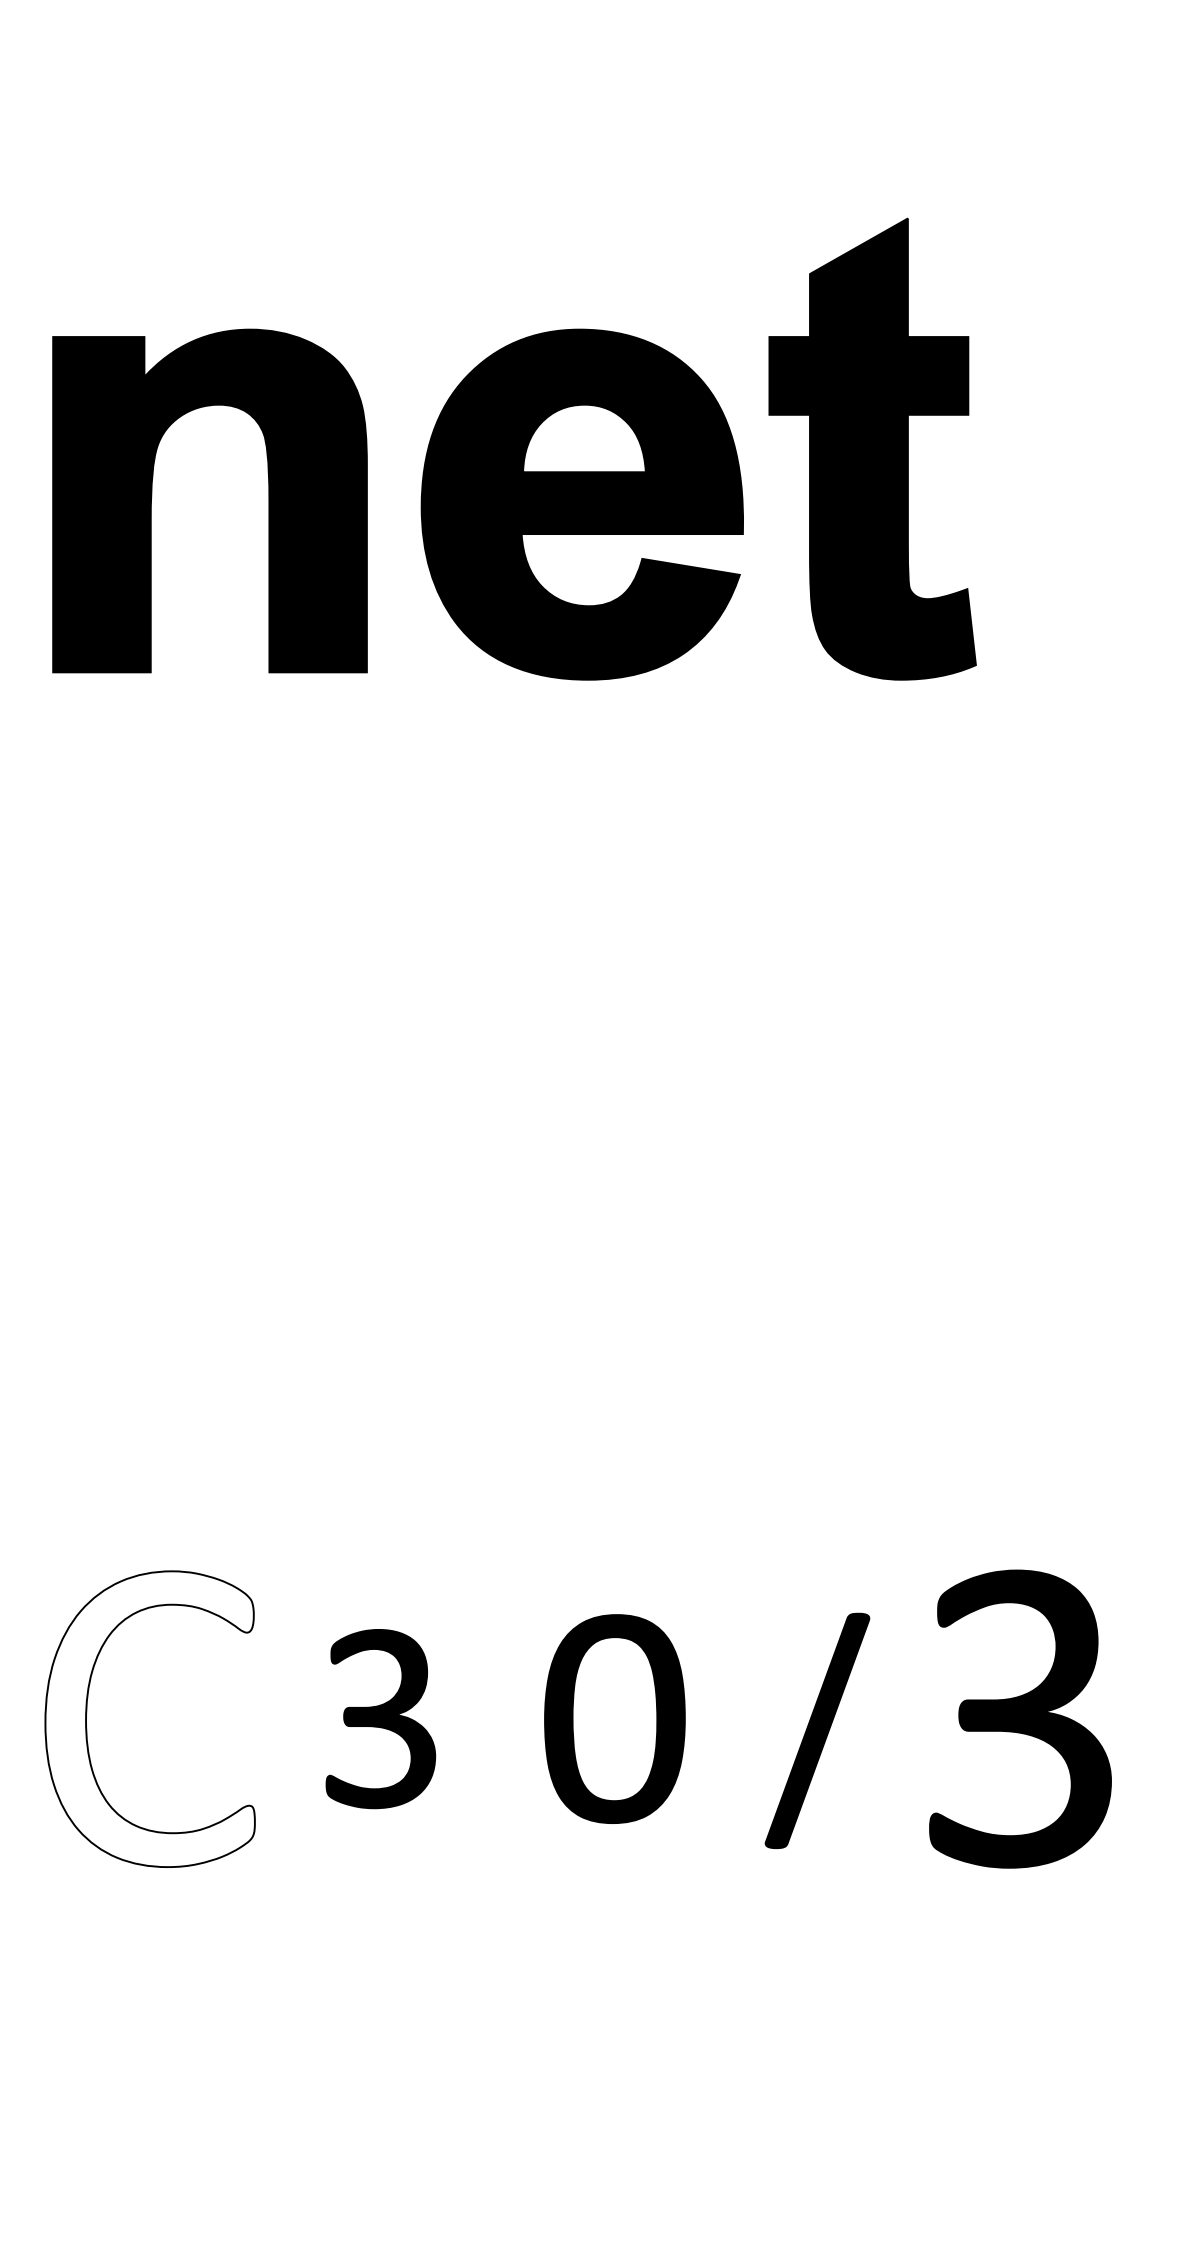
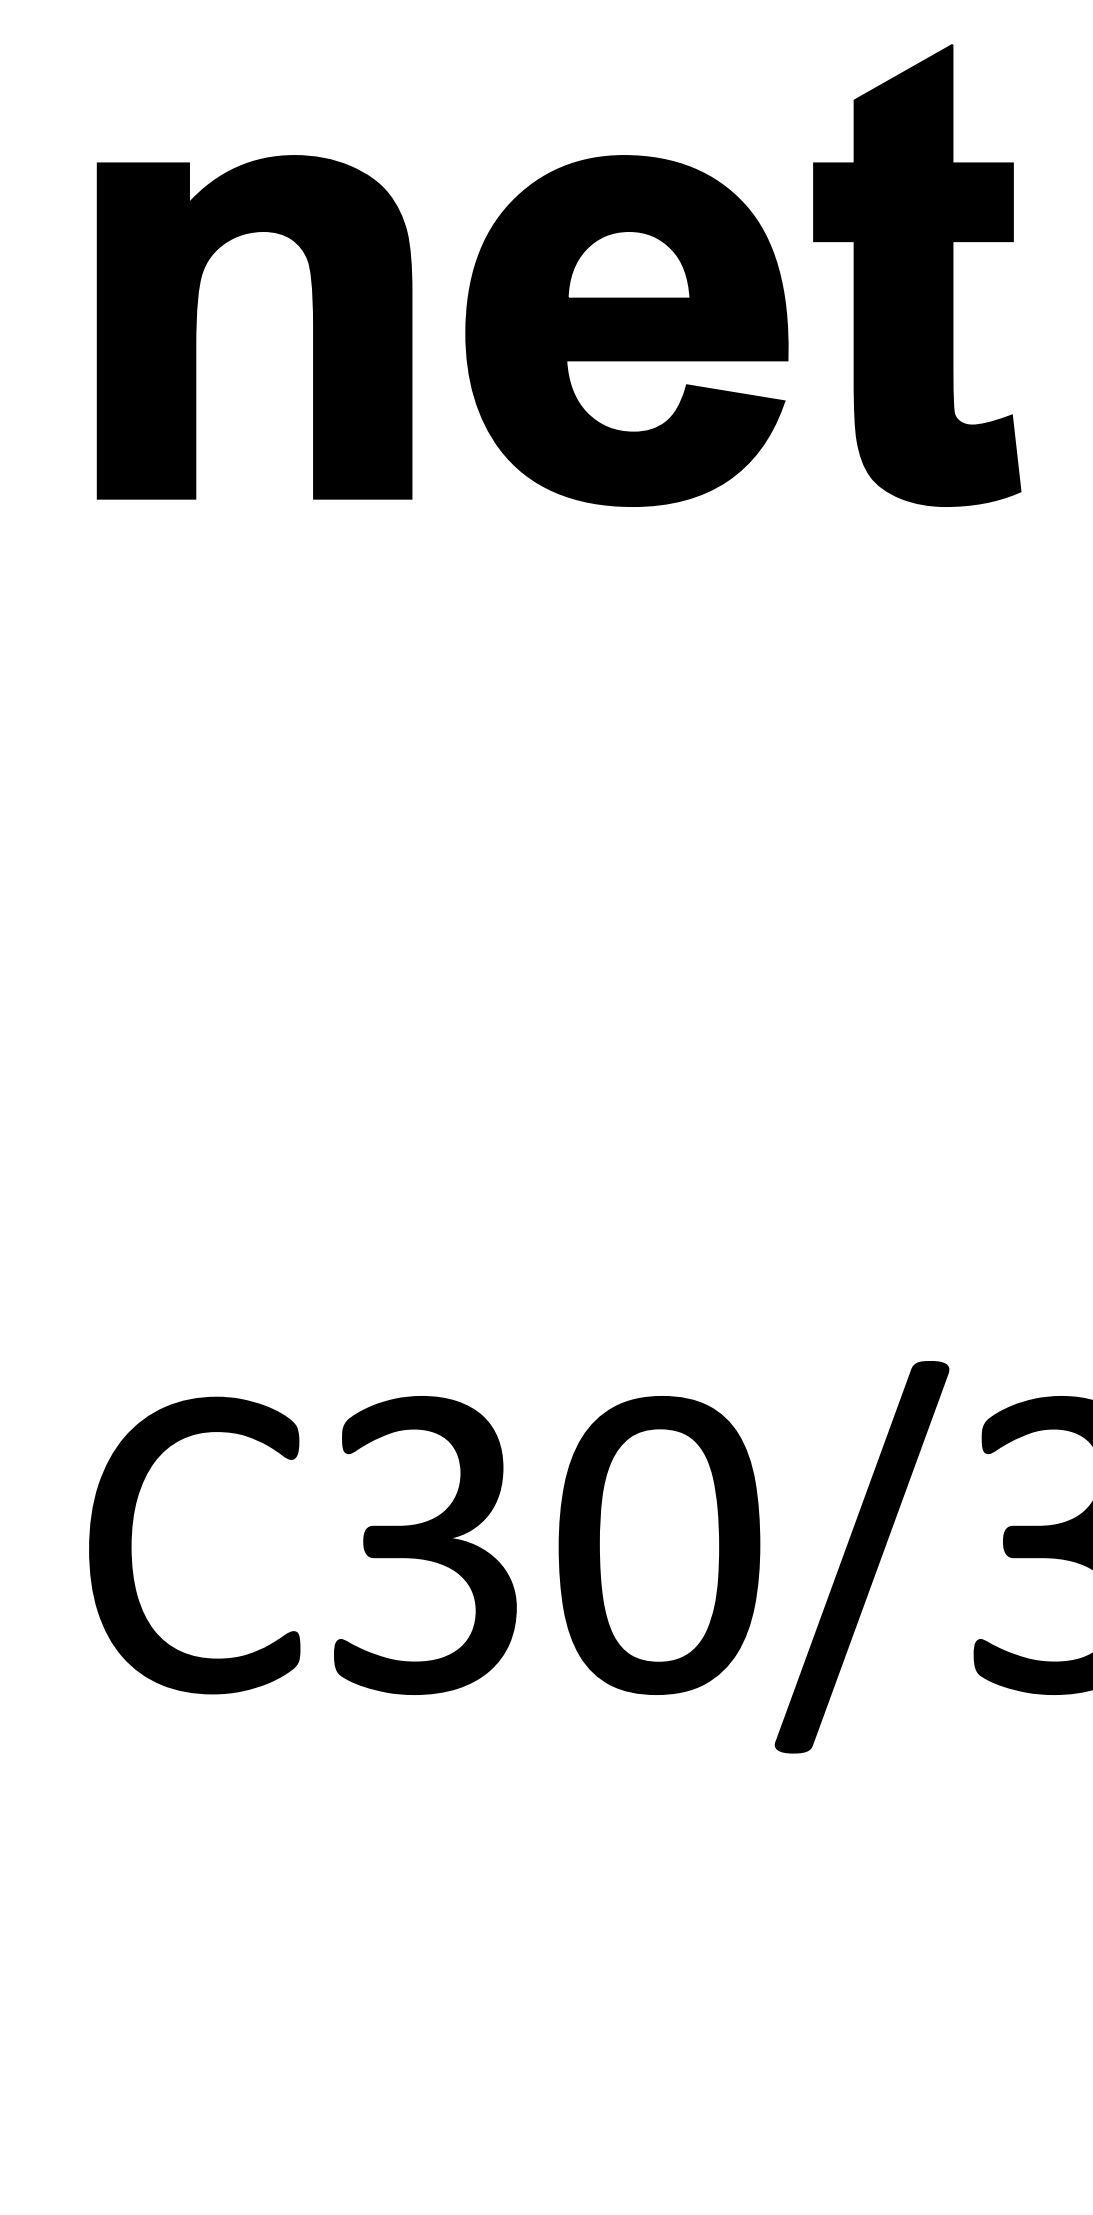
part: (380, 1718) -> (425, 1544), size x1.67
part: (614, 1718) -> (659, 1544), size x1.43
fill: (149, 1719) -> (194, 1545), added
part: (817, 1730) -> (862, 1556), size x1.67

